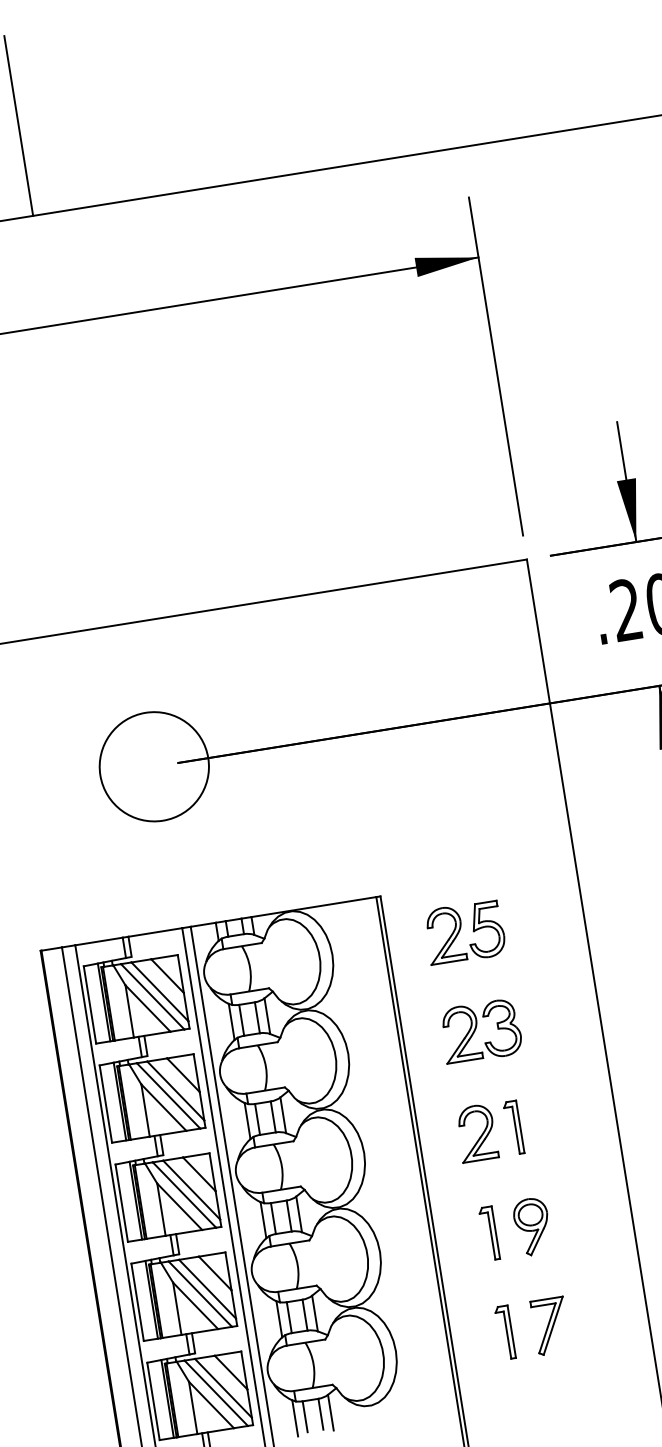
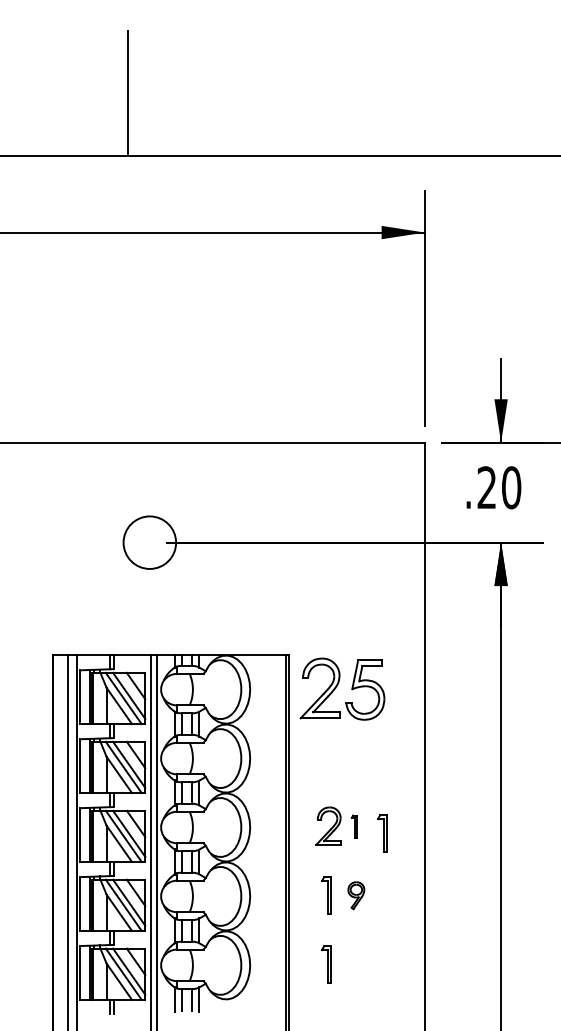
circle: (153, 766) -> (149, 542), size x0.7
part: (464, 932) -> (342, 688), size x1.6
part: (480, 1031) -> (342, 757), removed
part: (513, 1127) -> (354, 826), size x0.6
part: (554, 1131) -> (381, 833), added
part: (532, 1226) -> (356, 895), size x0.7
part: (551, 1325) -> (358, 964), removed

